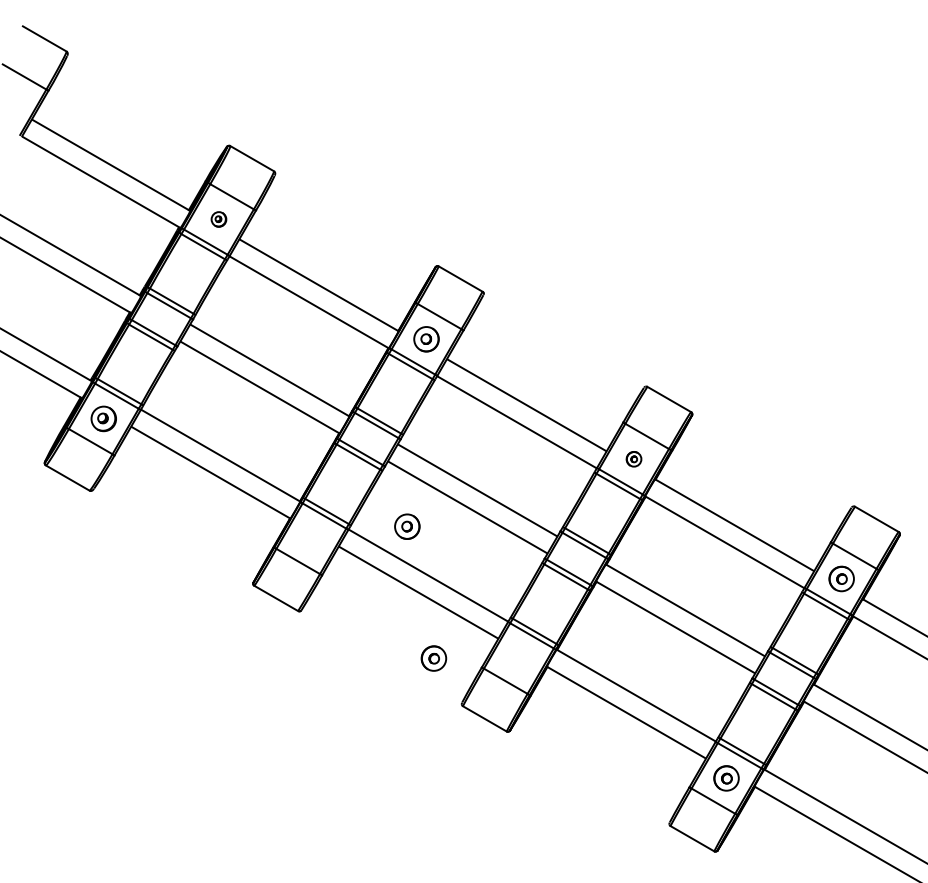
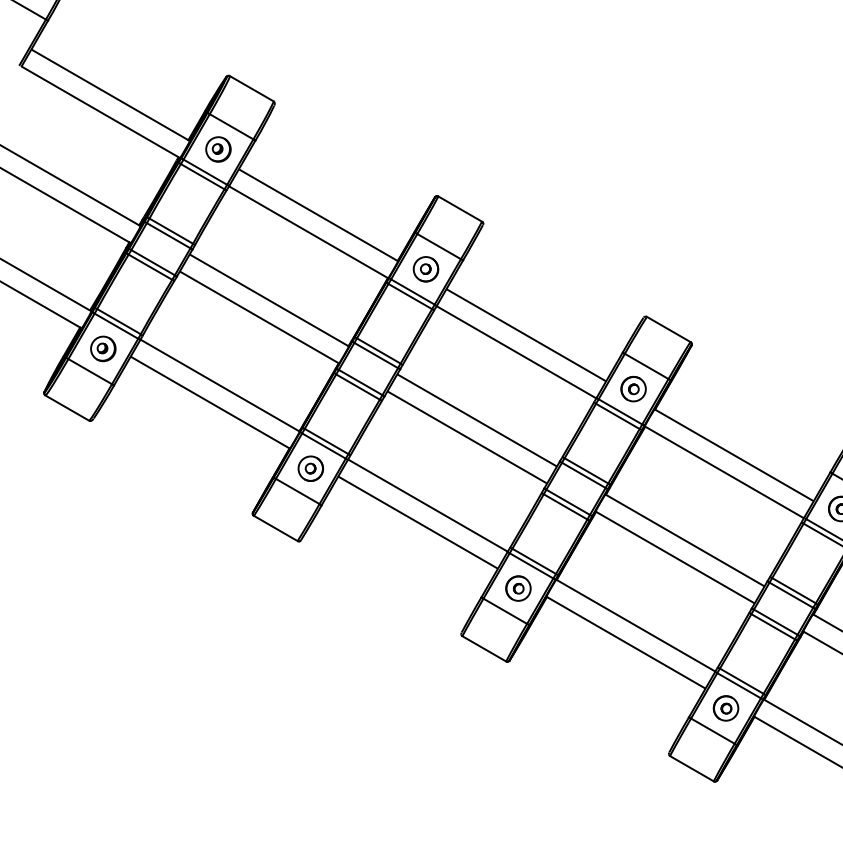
part: (218, 219) -> (218, 149), size x1.67
part: (633, 459) -> (633, 389), size x1.67
part: (407, 526) -> (311, 468), moved
part: (433, 658) -> (518, 588), moved

